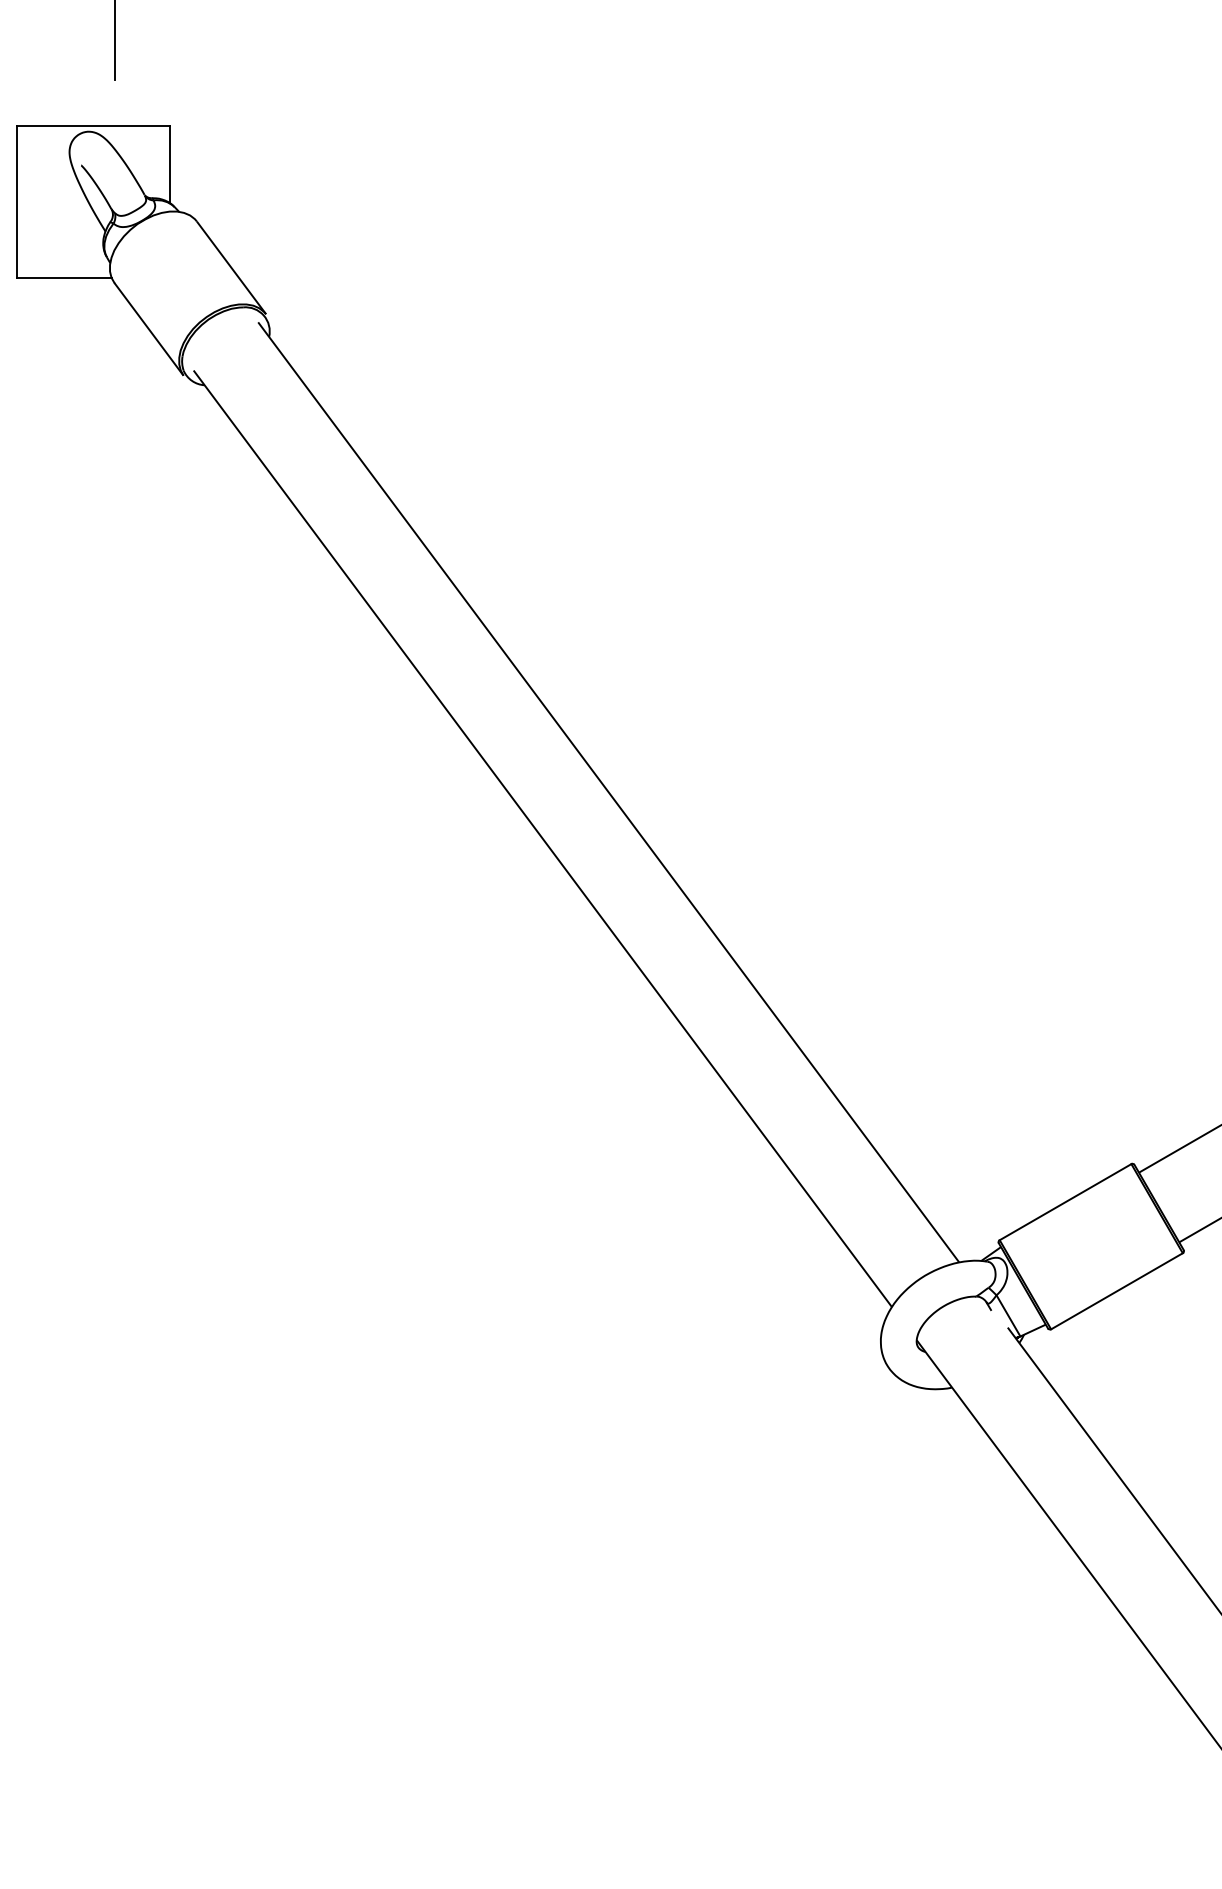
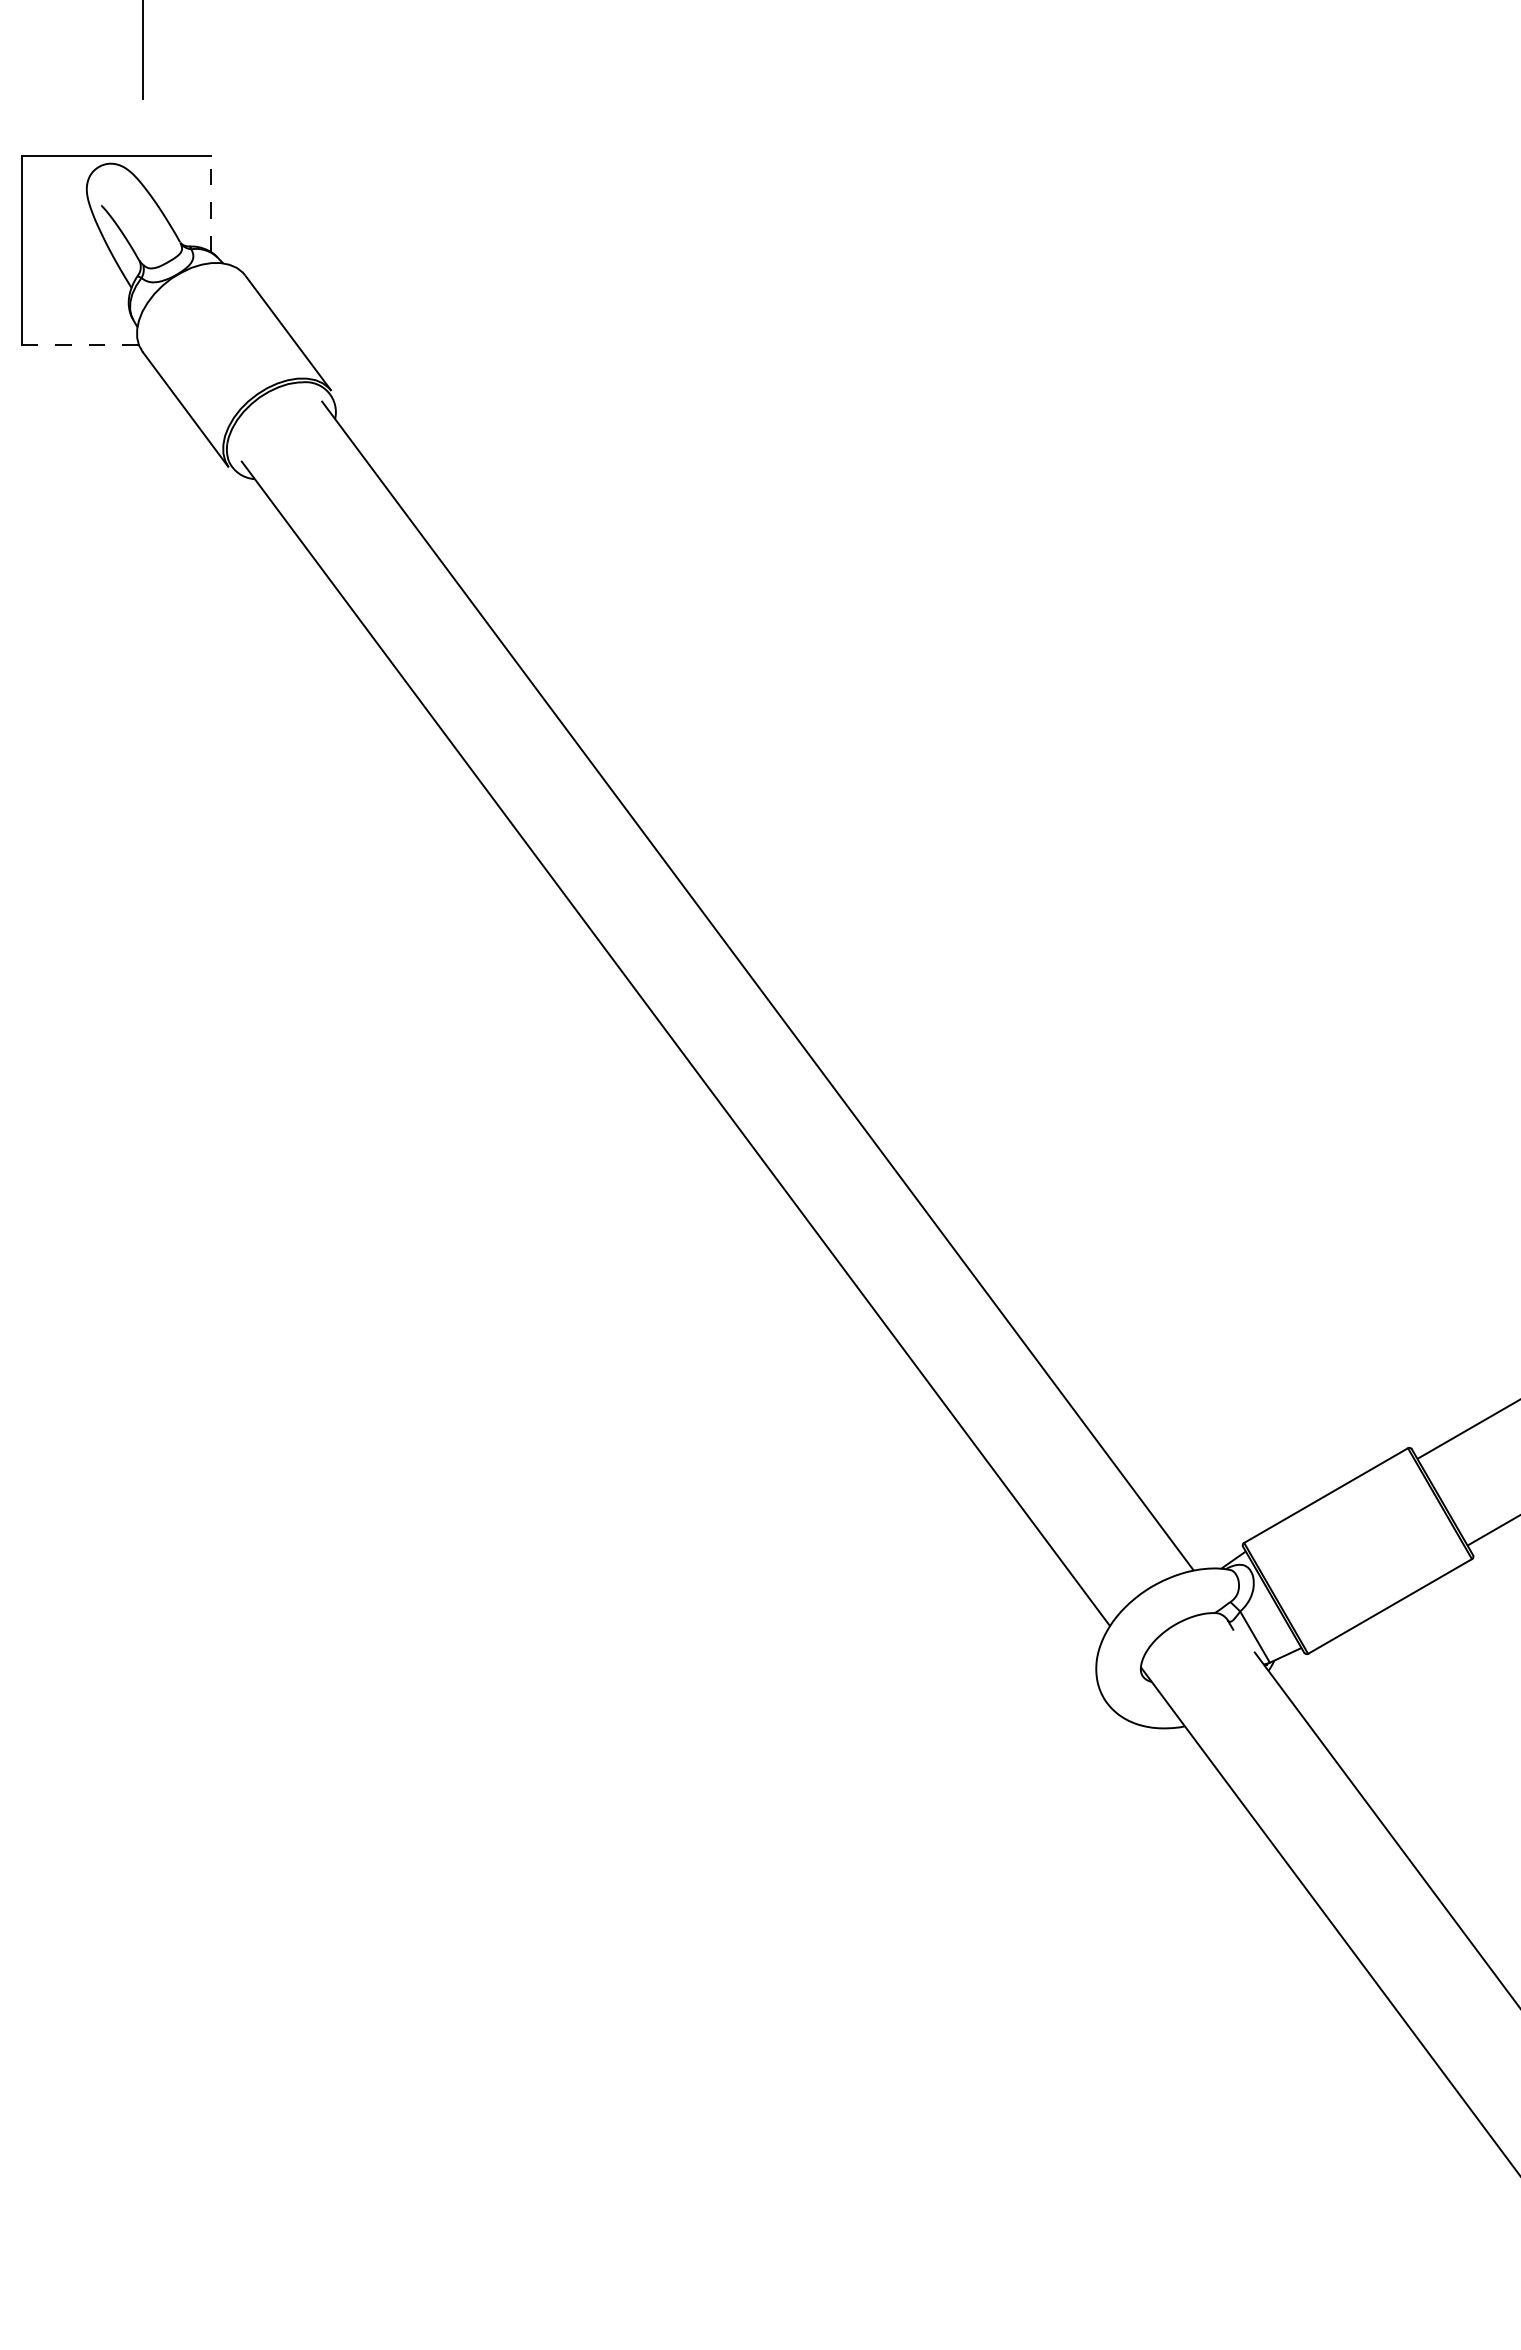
line: (169, 163) -> (211, 203), solid -> dashed
line: (64, 277) -> (80, 345), solid -> dashed

